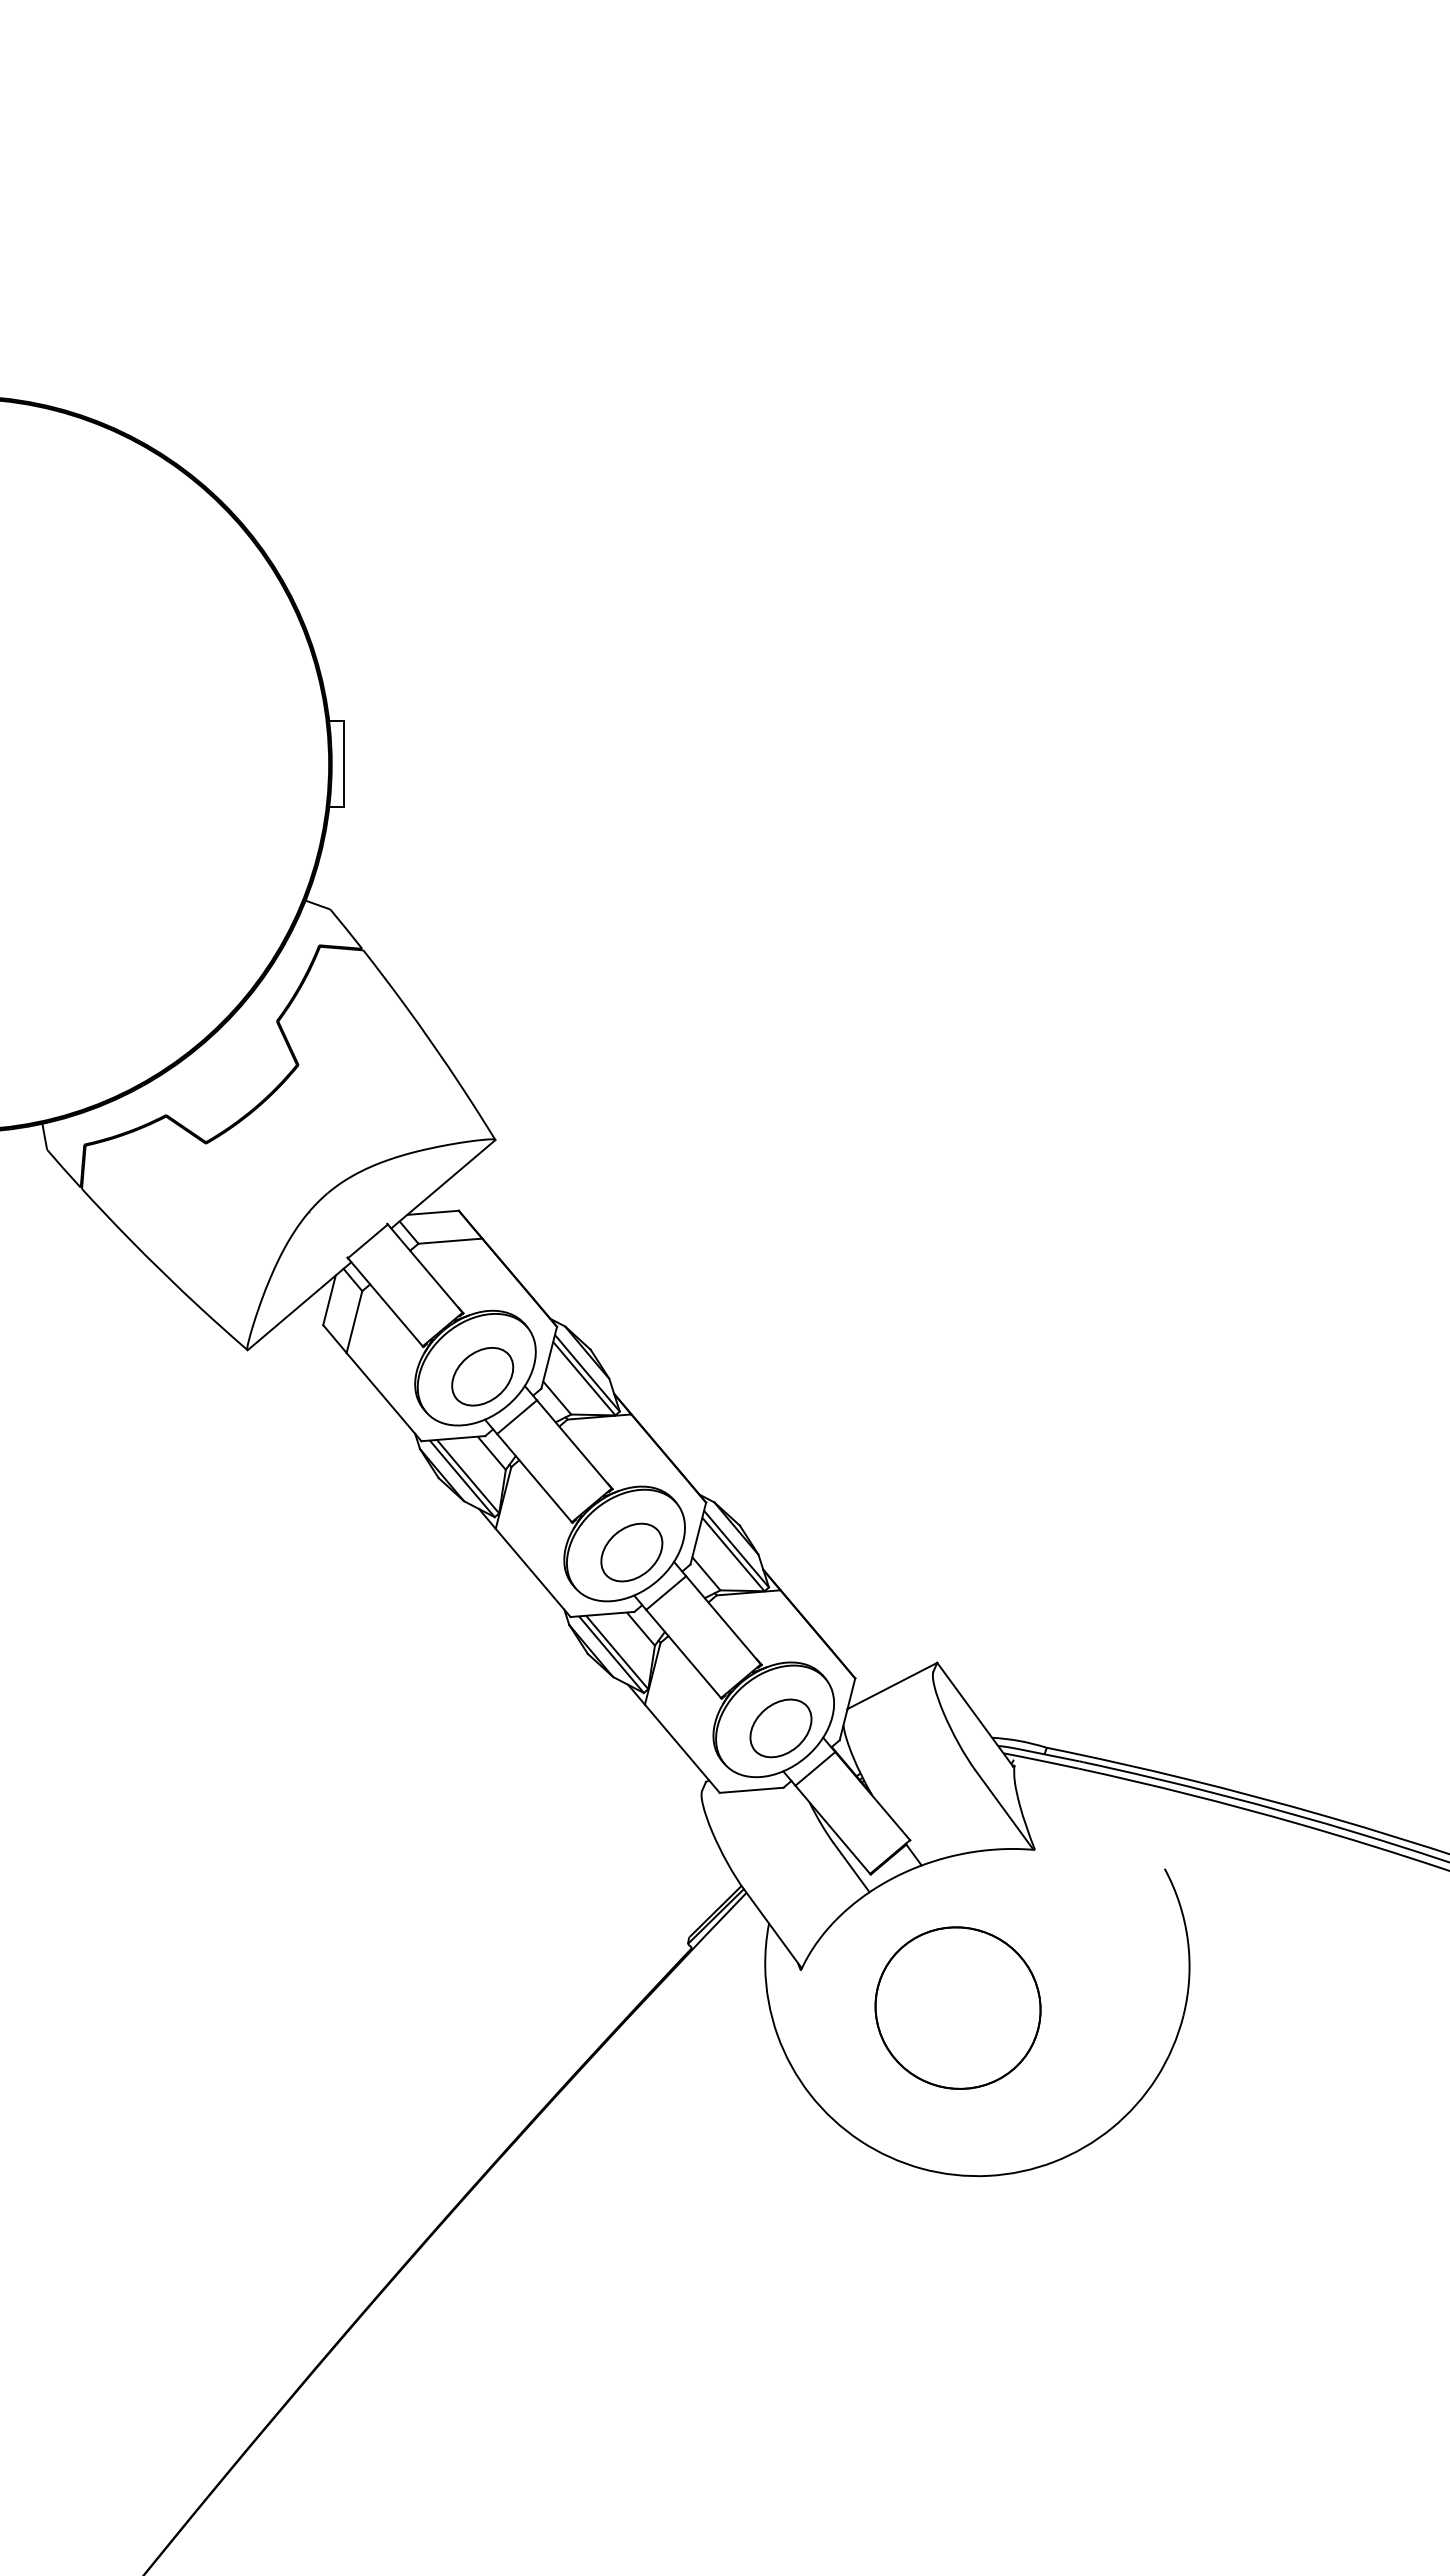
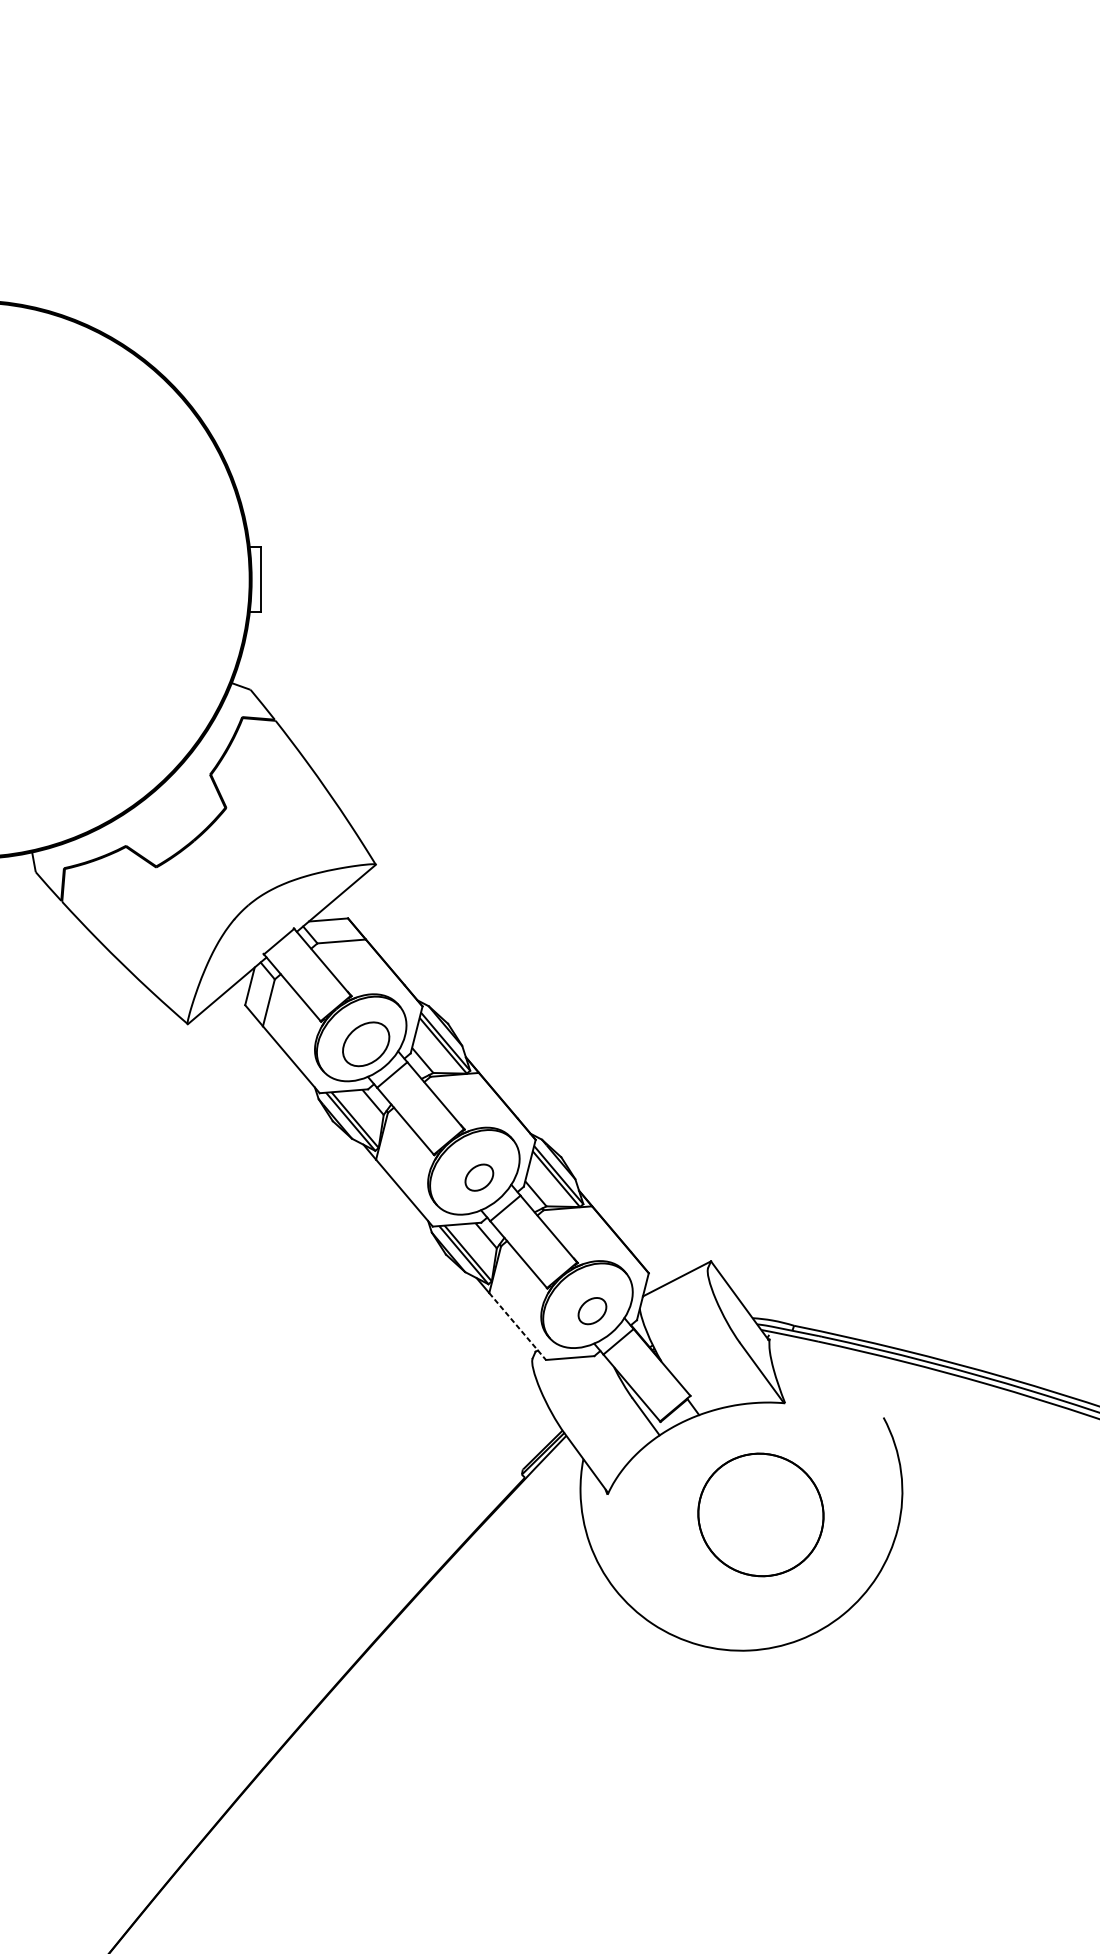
part: (631, 1552) -> (479, 1177), size x0.6
part: (780, 1728) -> (592, 1311), size x0.6
line: (682, 1748) -> (517, 1326), solid -> dashed
part: (957, 2007) -> (760, 1514), moved

